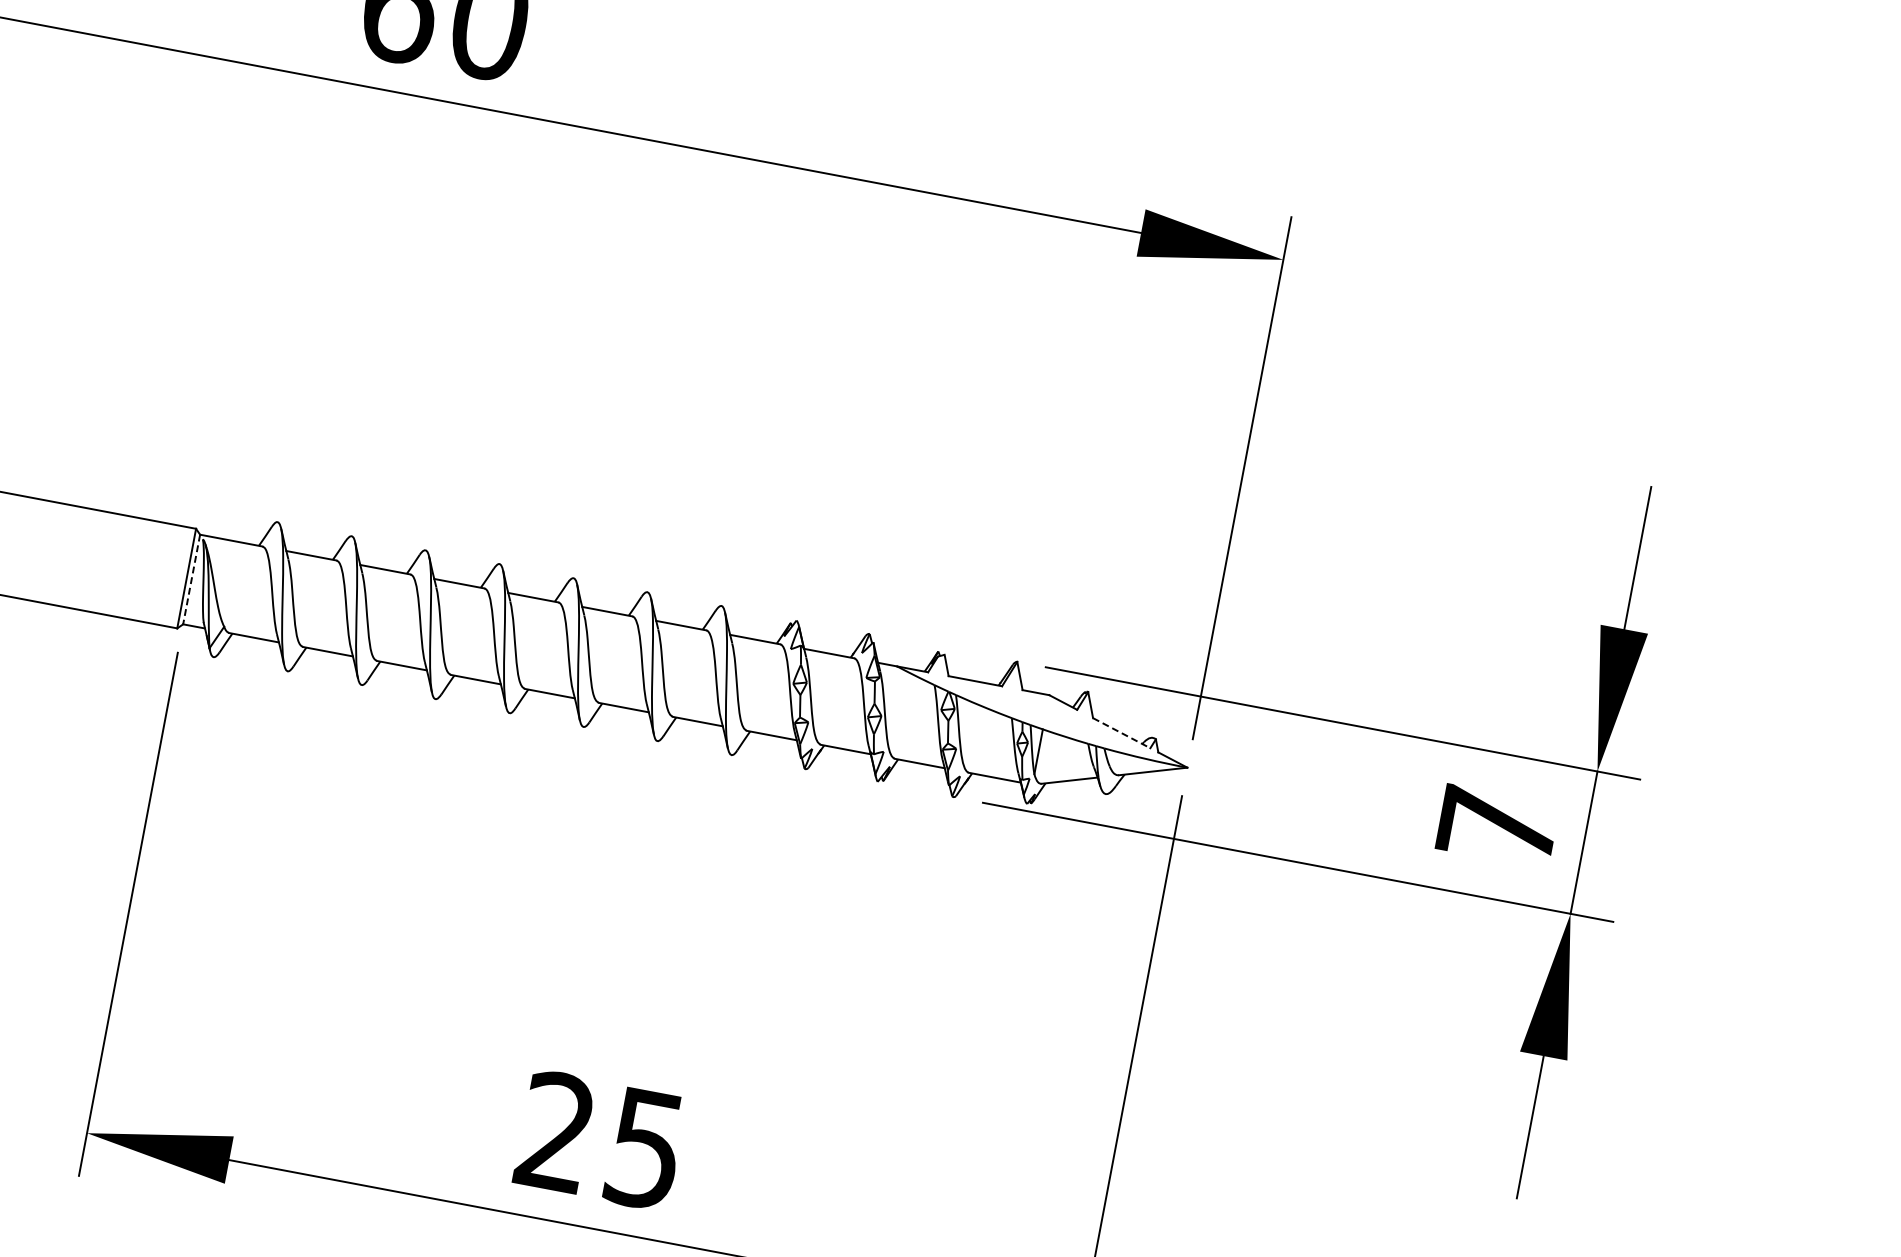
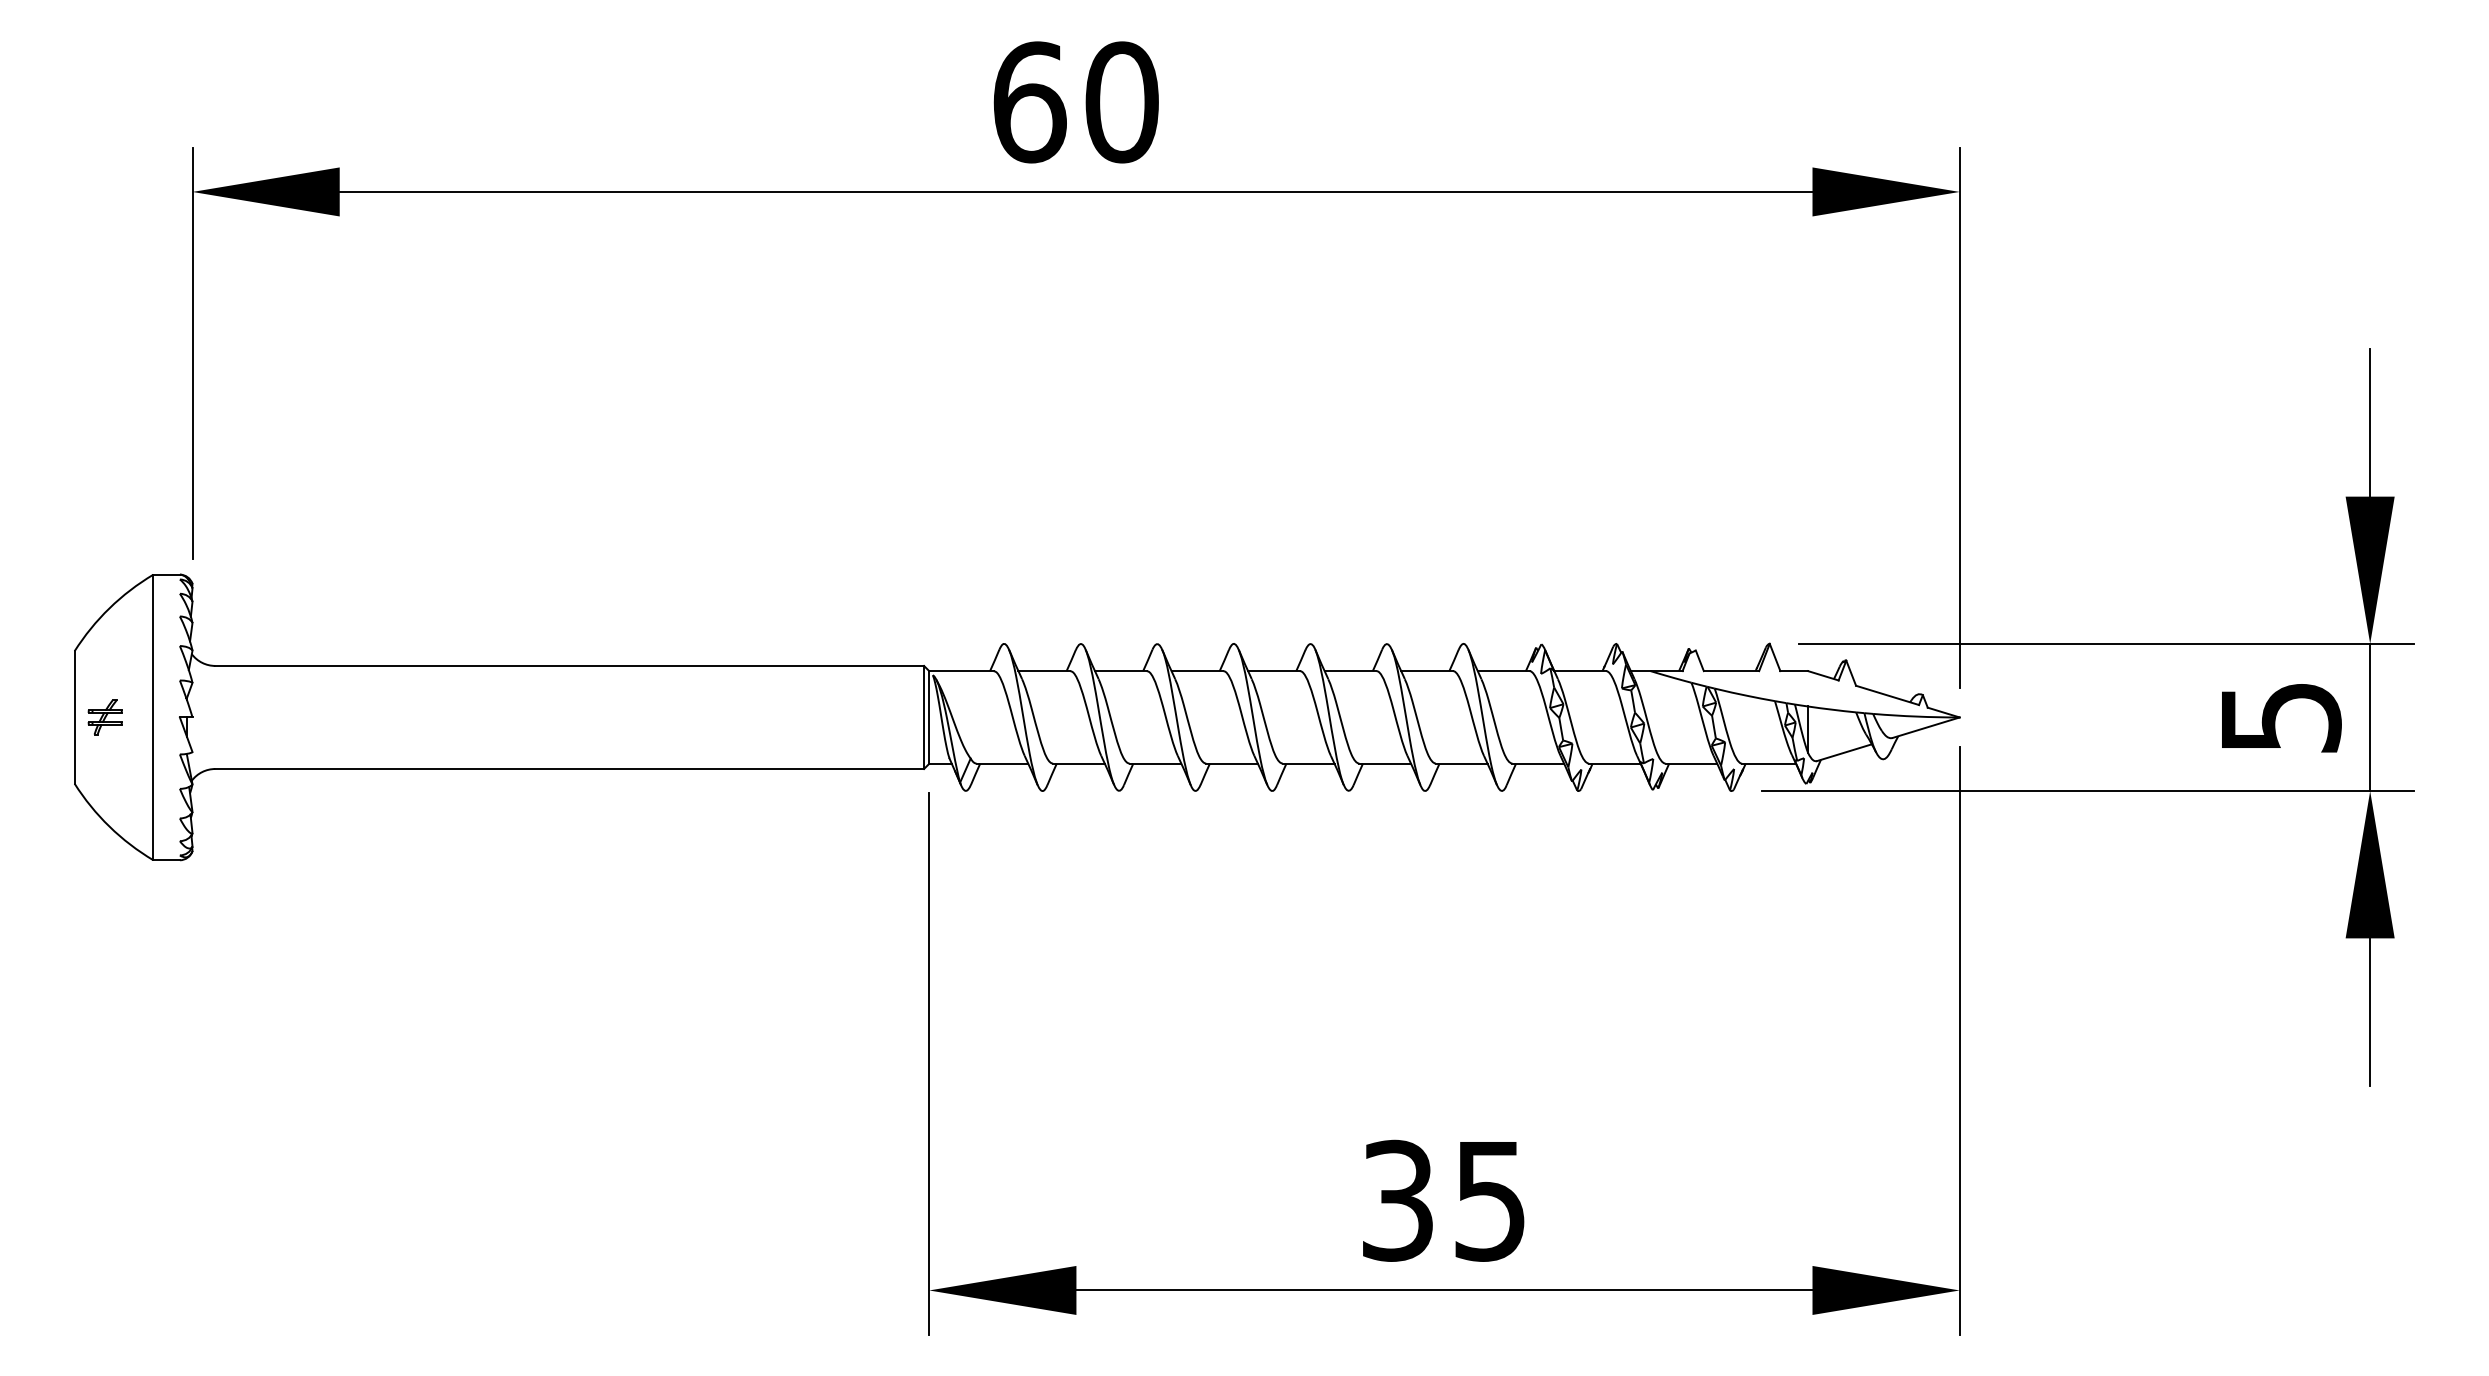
line: (191, 579) -> (929, 717), dashed -> solid
line: (1121, 733) -> (1887, 695), dashed -> solid
text: (1498, 826) -> (2281, 717), 7 -> 5
text: (555, 1131) -> (1397, 1200), 25 -> 35

